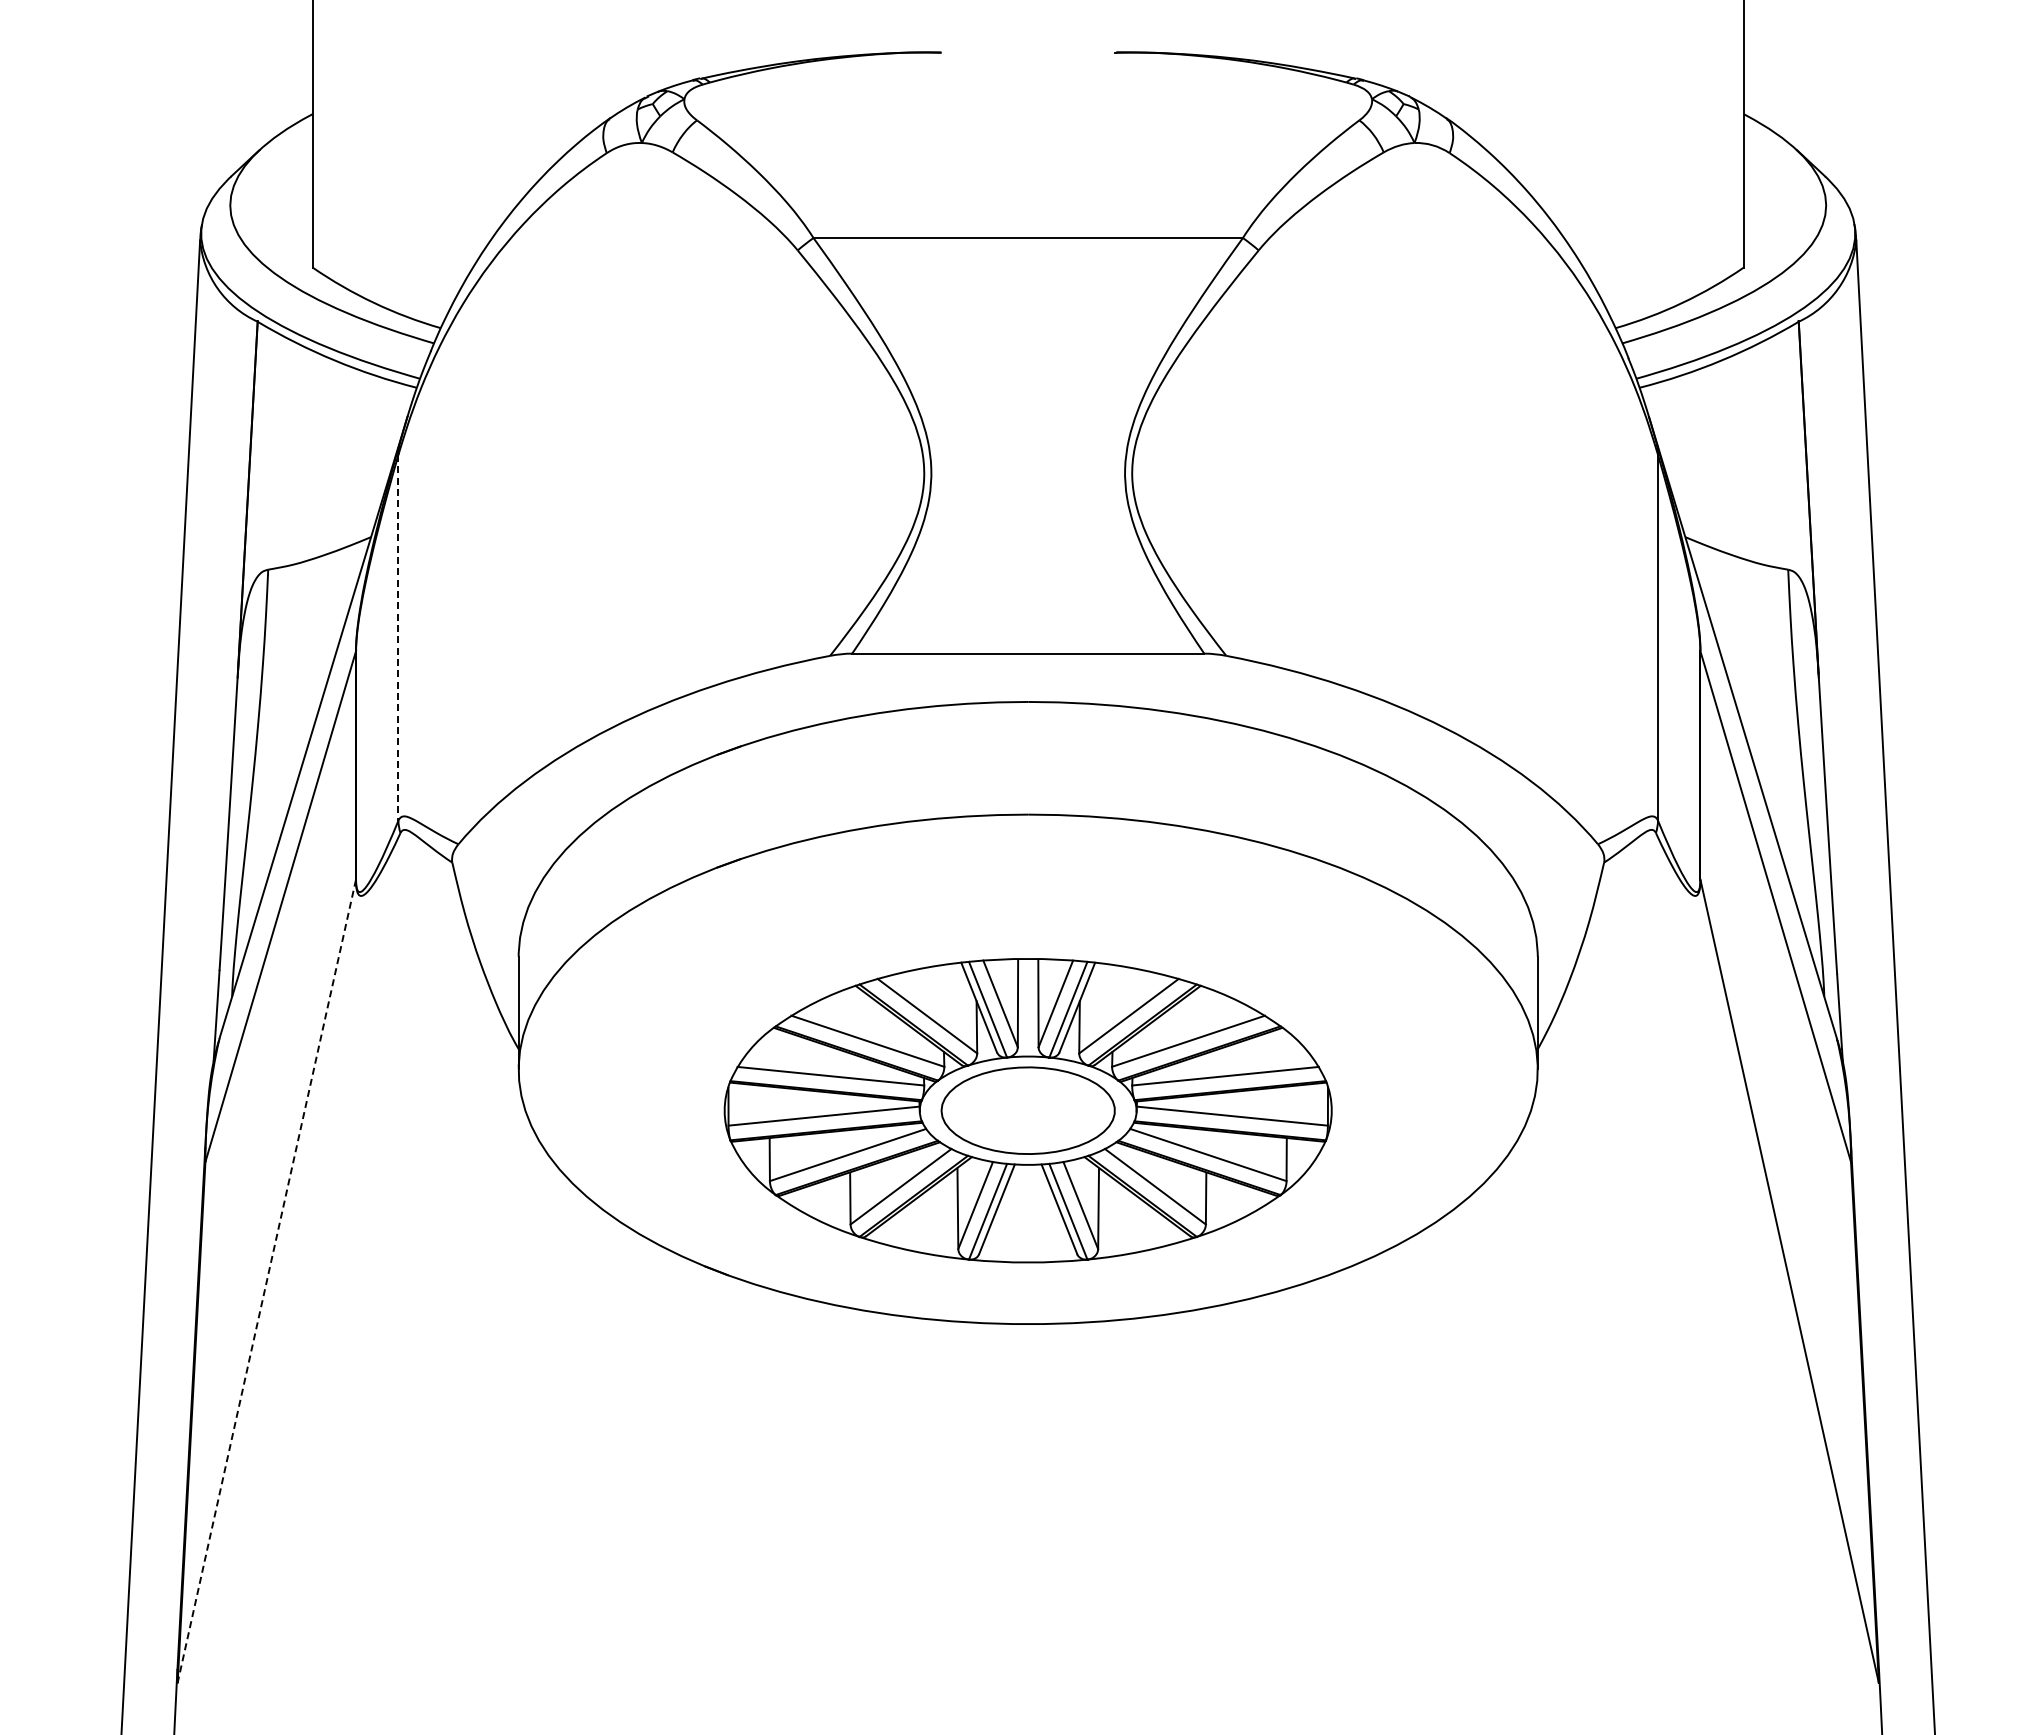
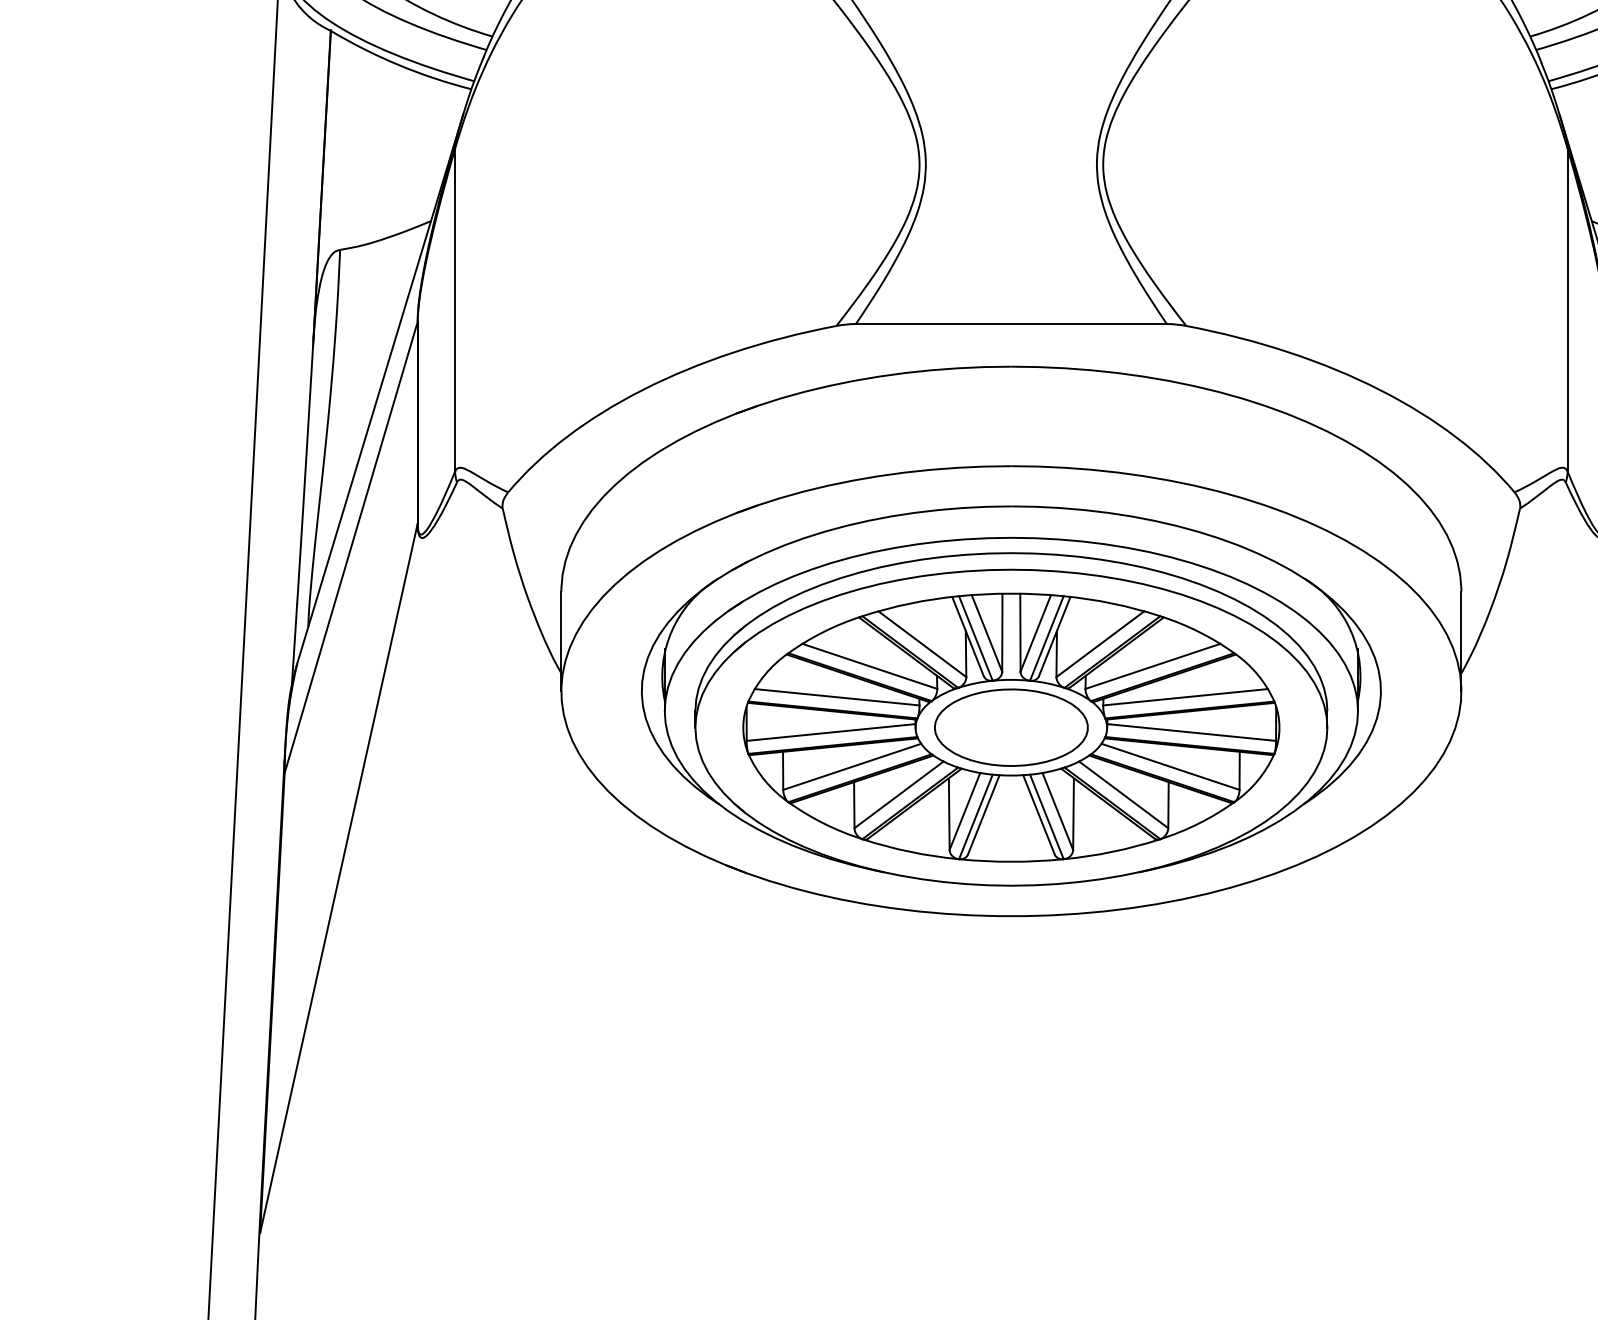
line: (398, 637) -> (455, 309), dashed -> solid
part: (1027, 1074) -> (1010, 695), added
line: (266, 1281) -> (338, 878), dashed -> solid

